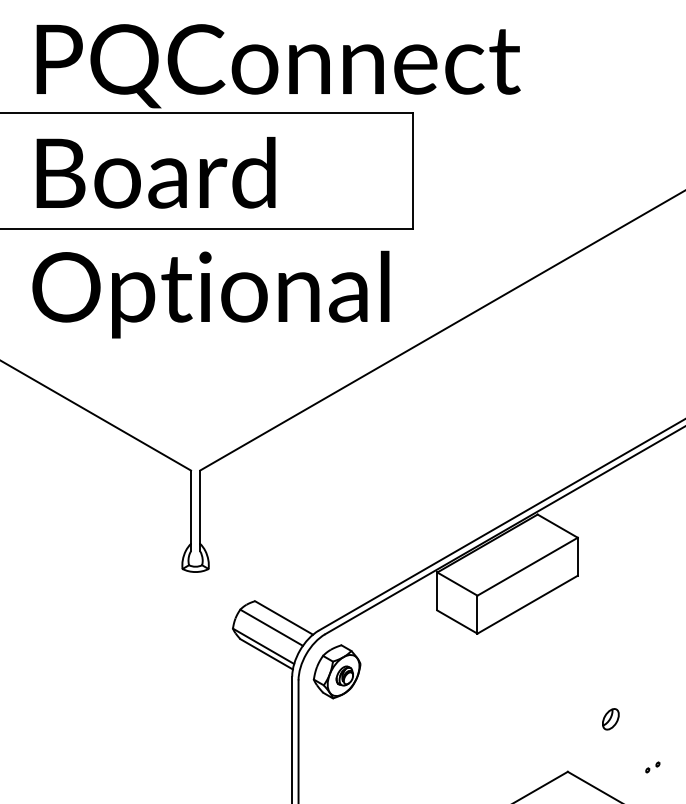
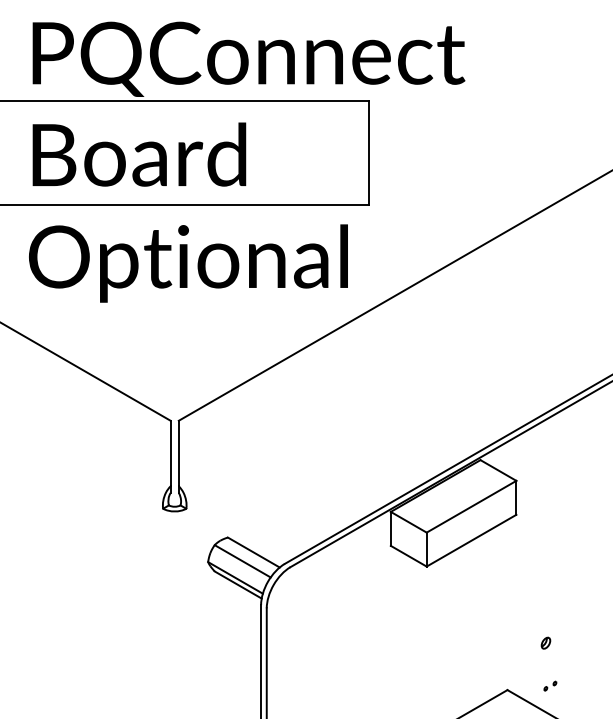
part: (336, 671) -> (300, 600), removed
part: (610, 719) -> (545, 643), size x0.6
part: (652, 767) -> (550, 686), moved

